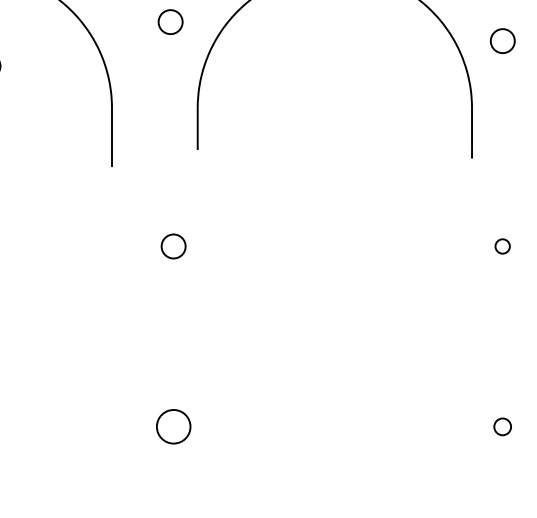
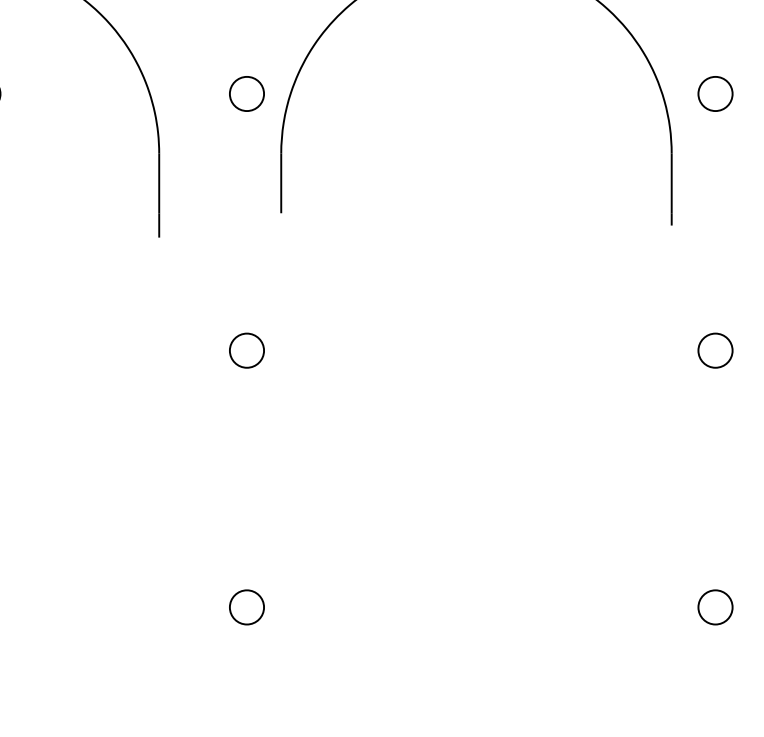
circle: (170, 21) -> (246, 93), moved
circle: (502, 40) -> (715, 93), moved
circle: (502, 246) -> (715, 350), size x1.67
circle: (173, 426) -> (246, 606), size x0.71
circle: (502, 426) -> (715, 606), size x1.43

